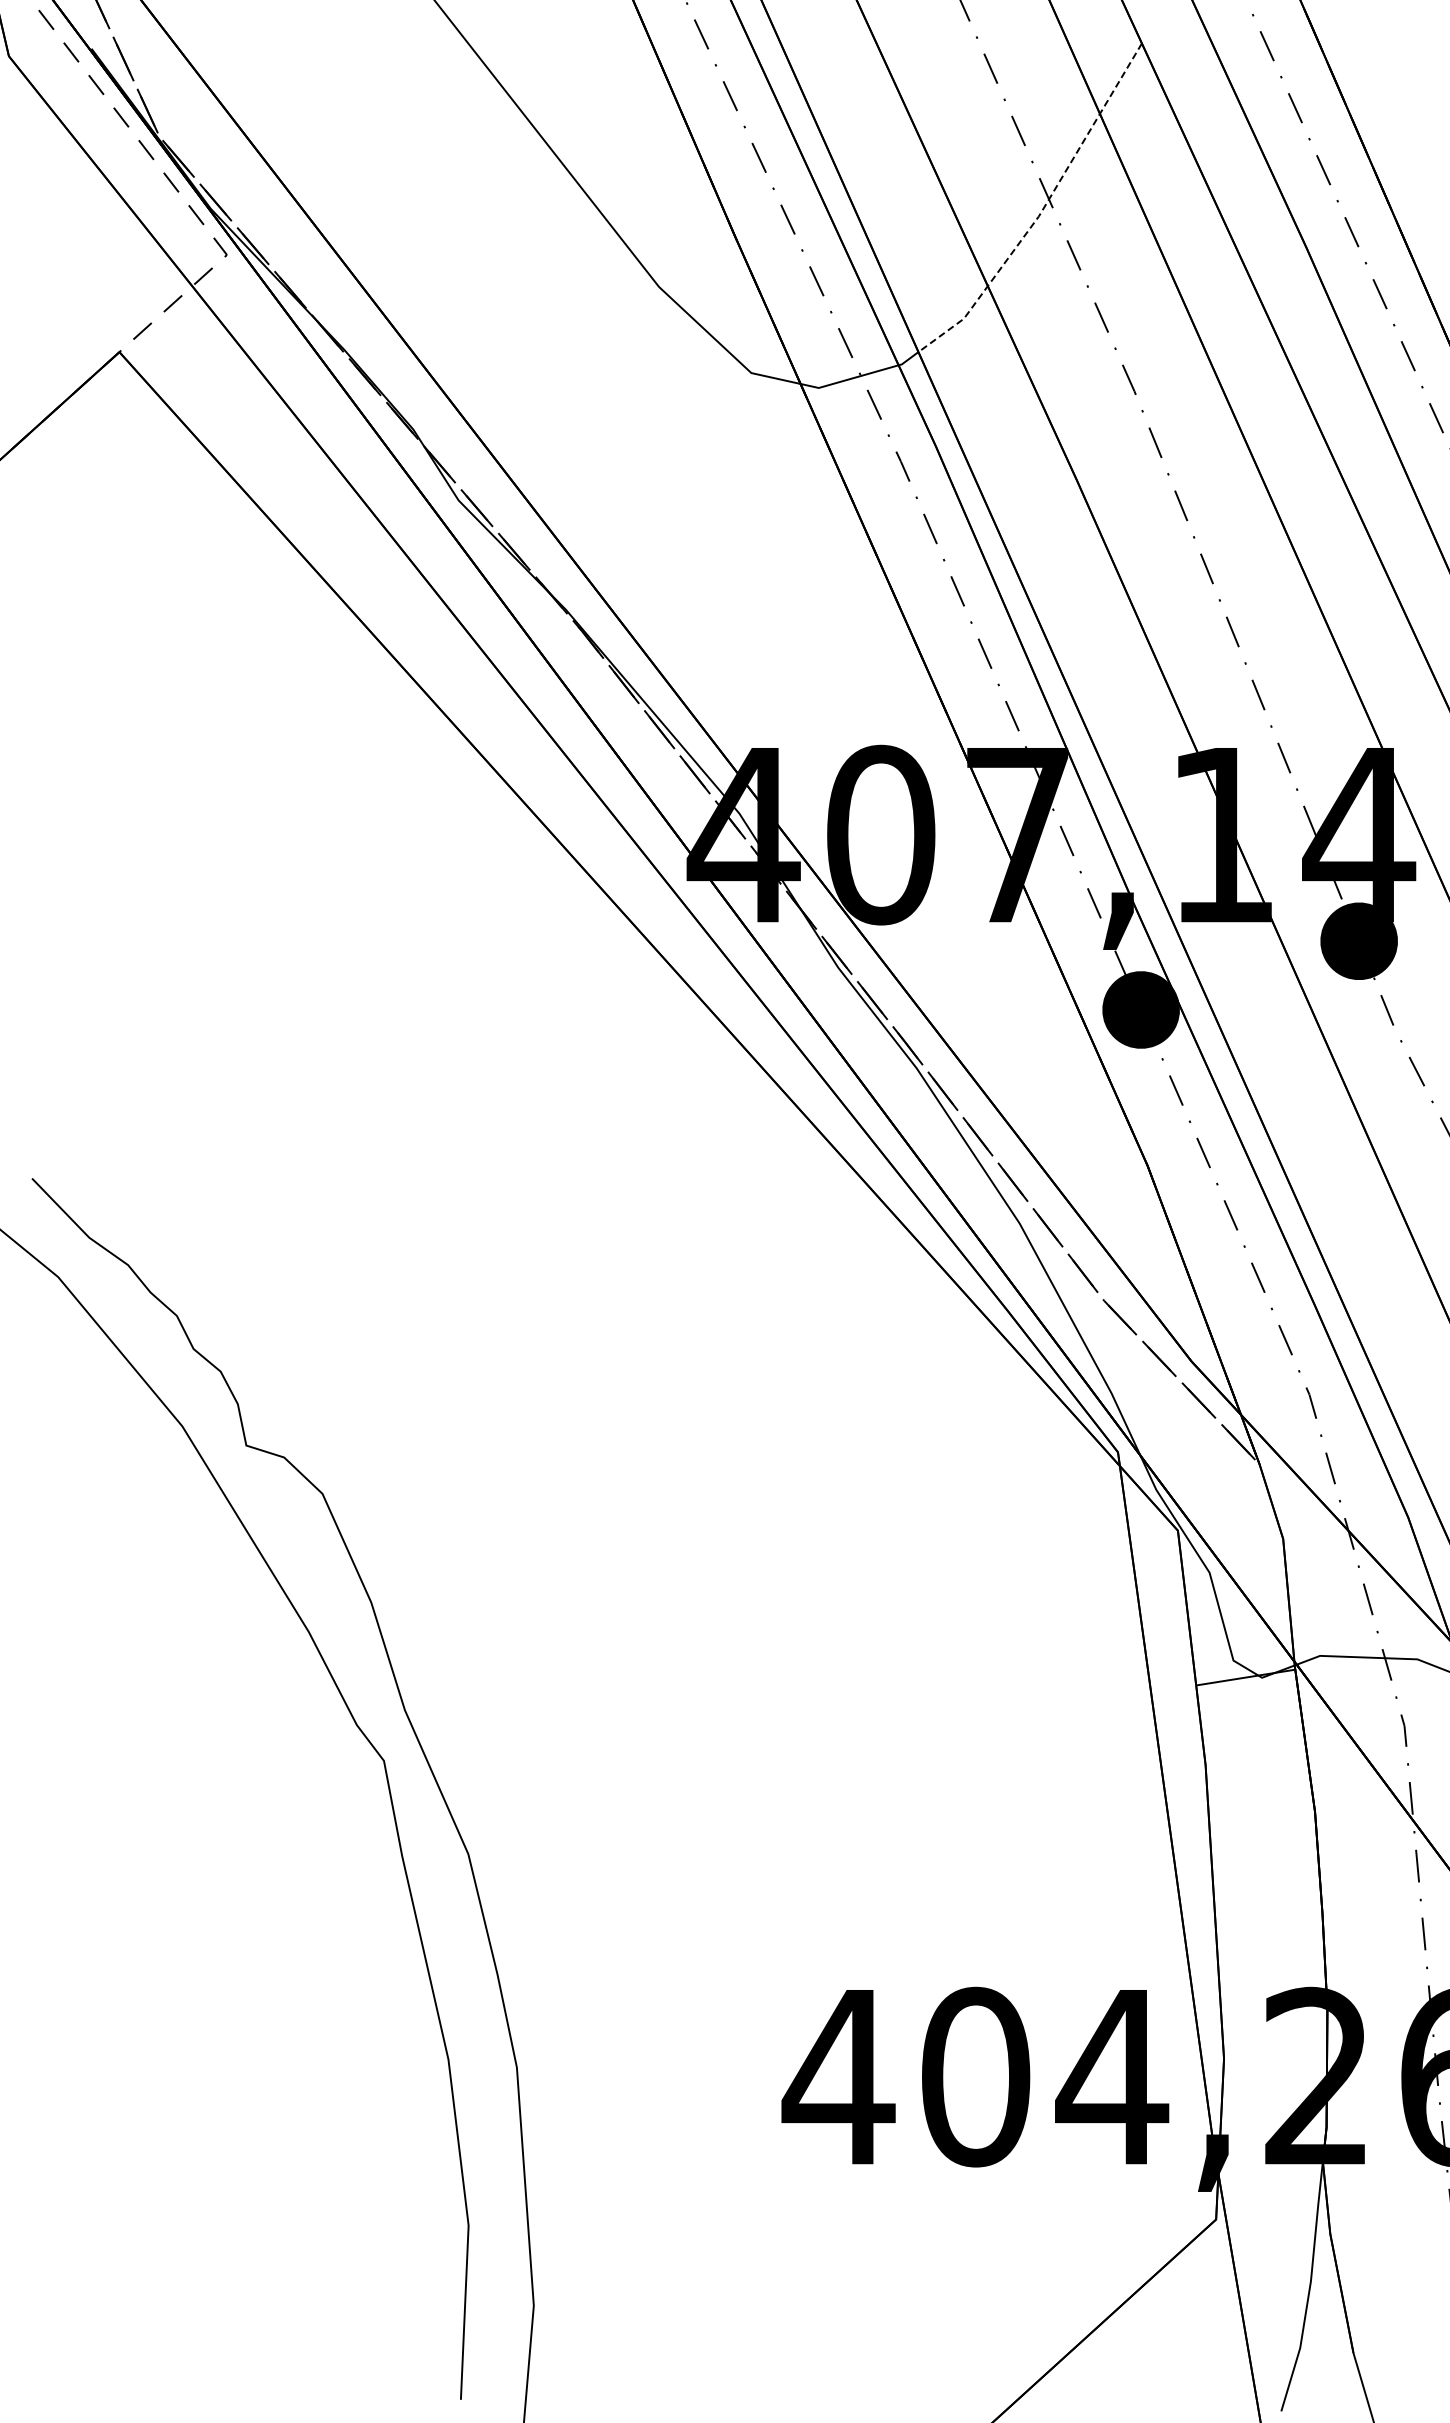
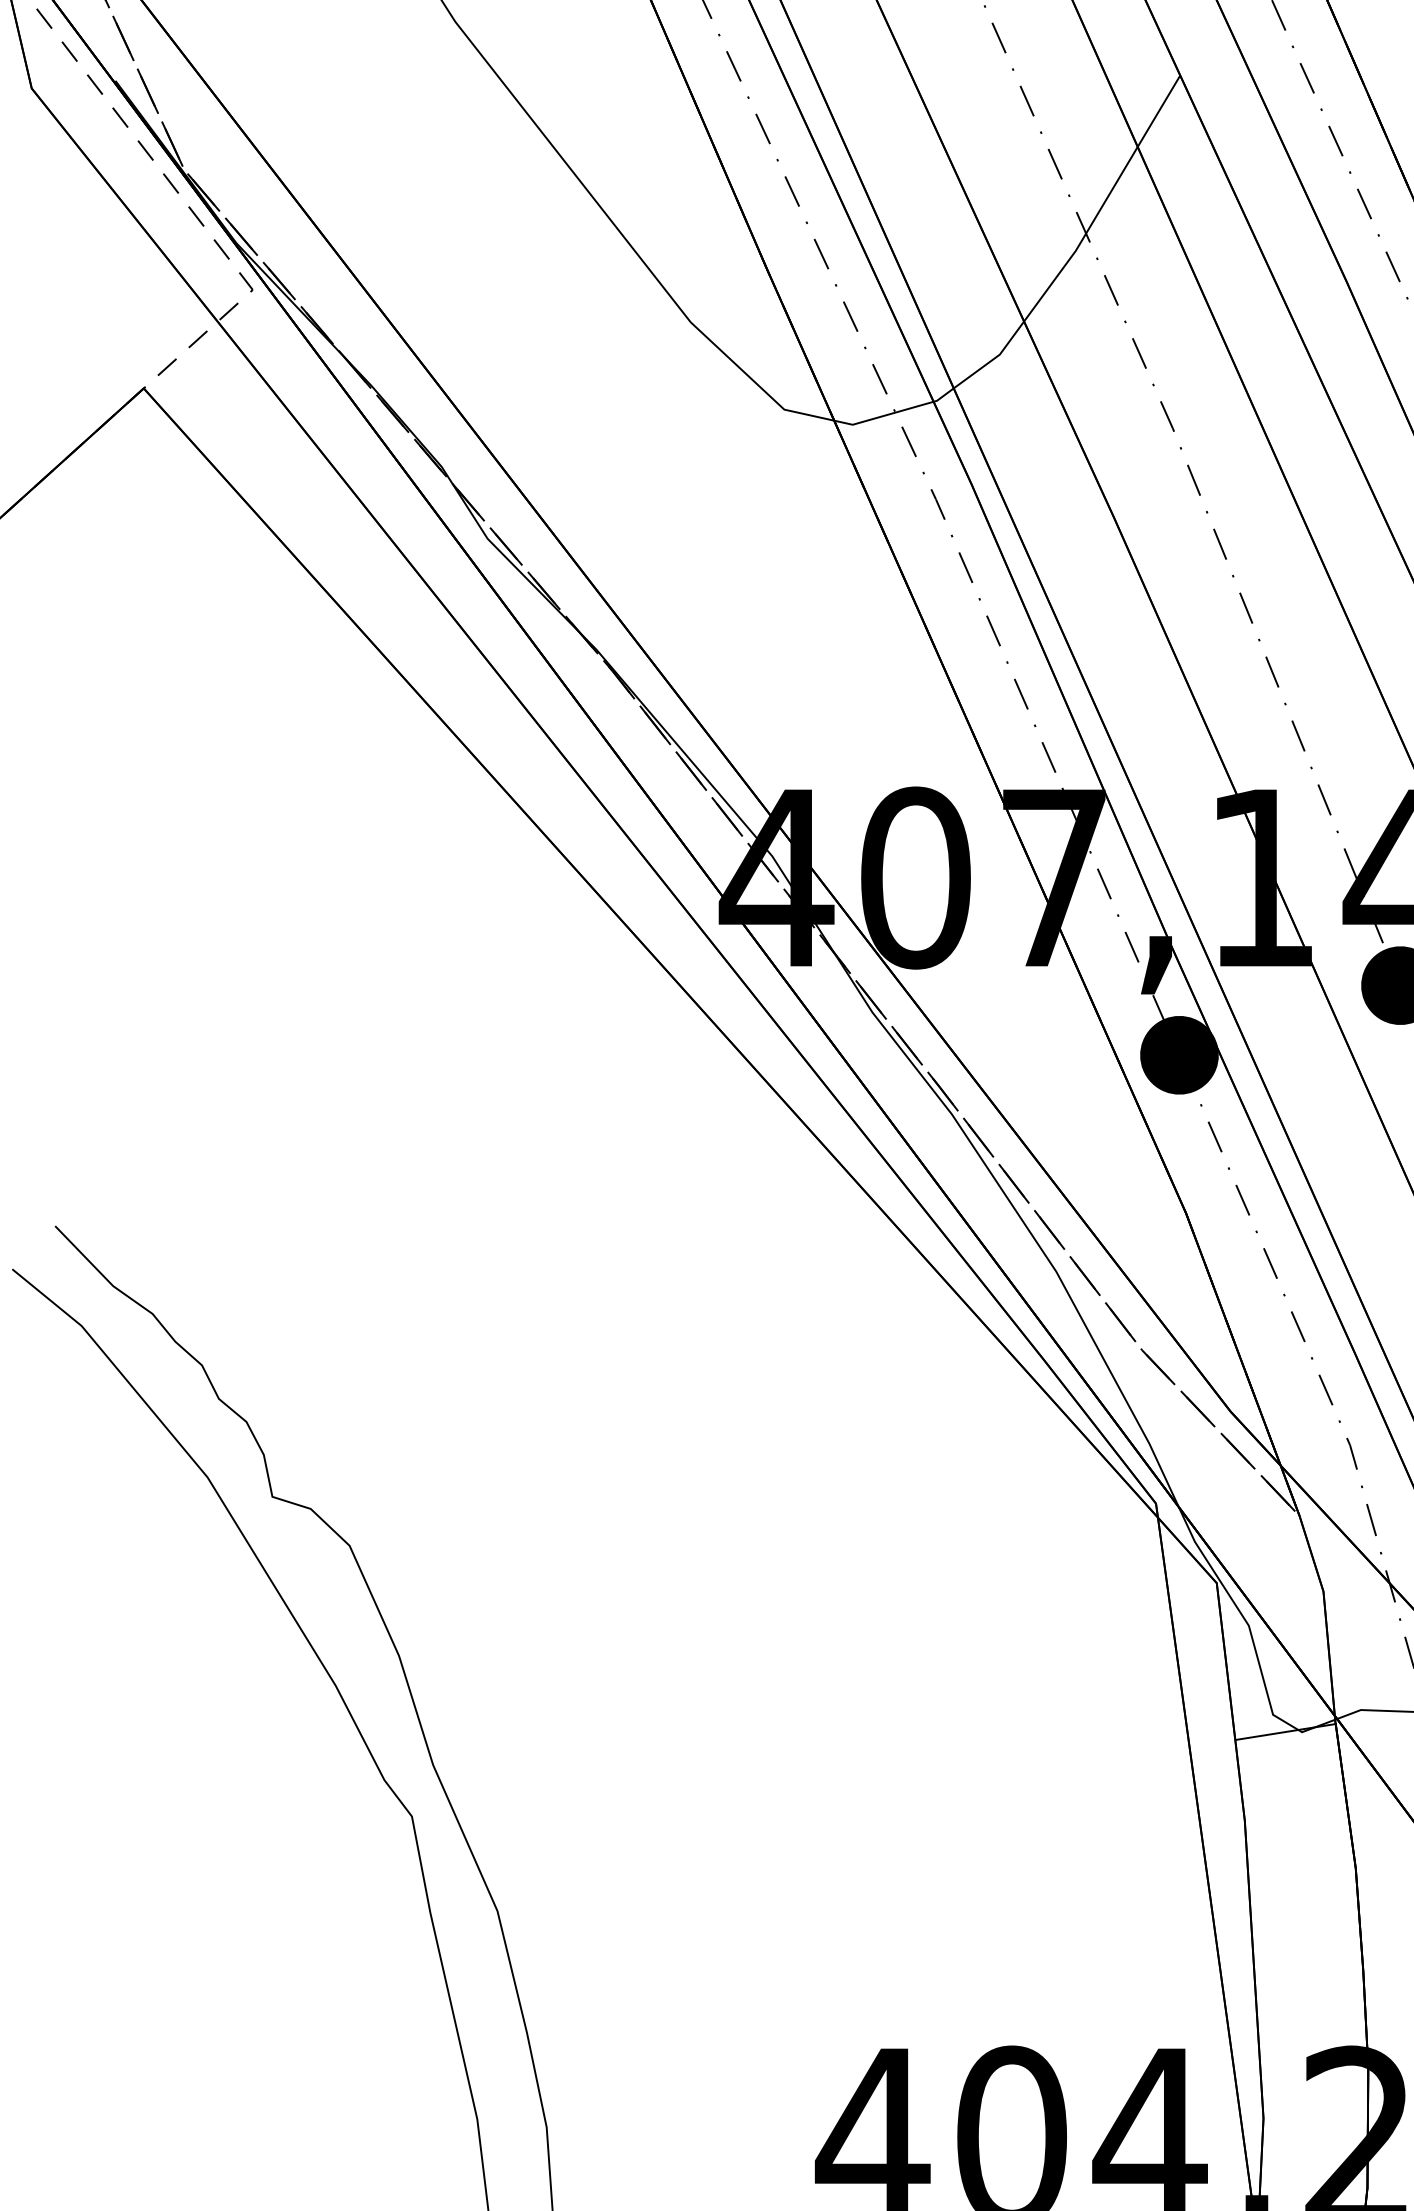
line: (1042, 209) -> (1079, 243), dashed -> solid

